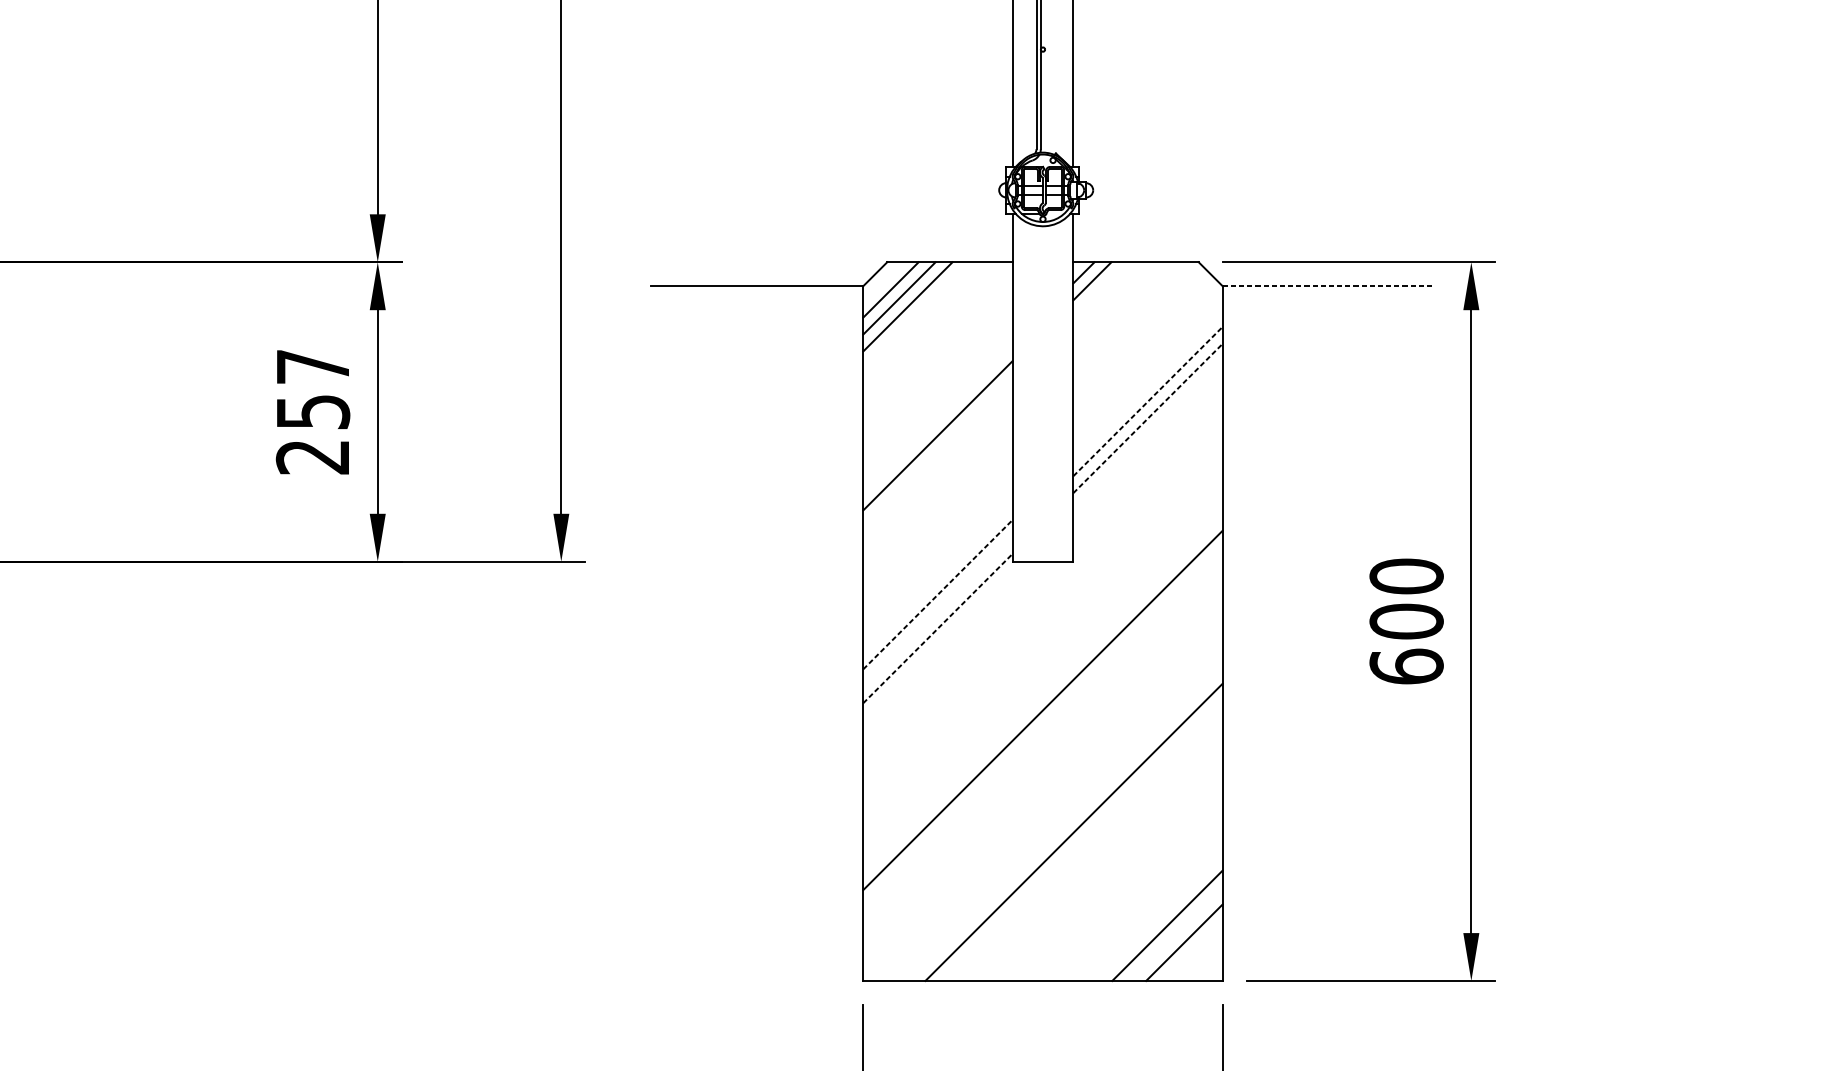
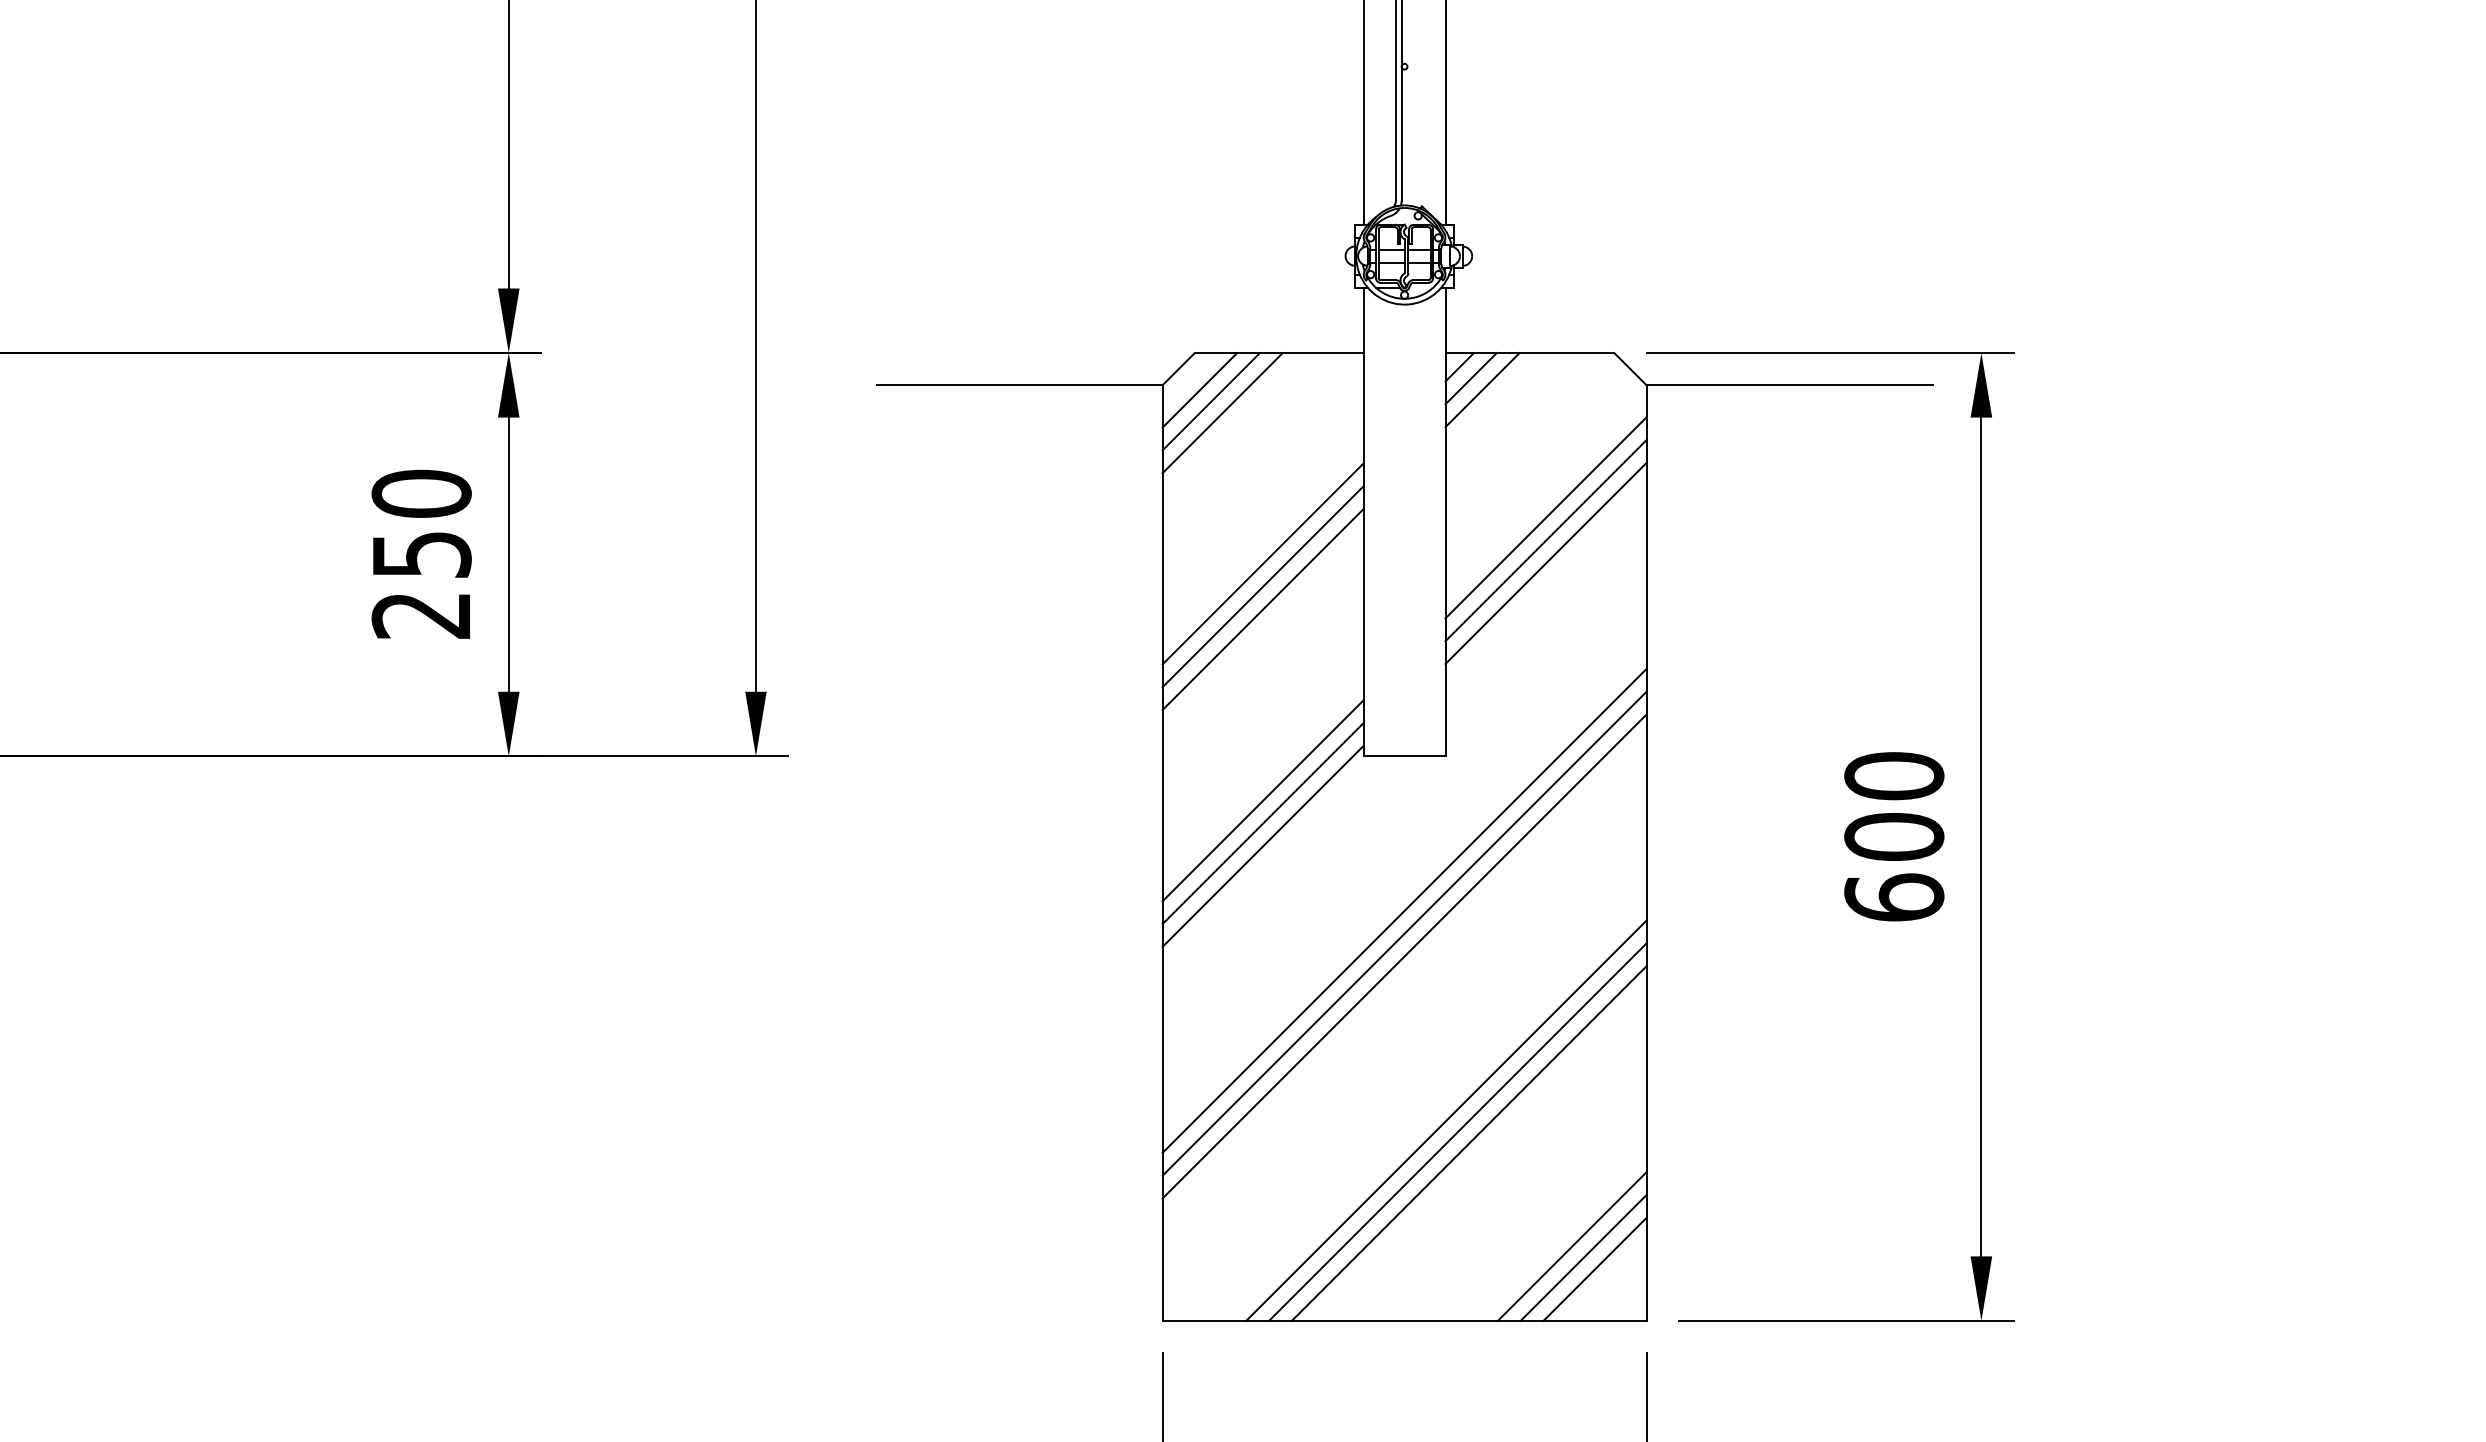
line: (1329, 286) -> (1790, 385), dashed -> solid
line: (1100, 290) -> (1482, 390), added
text: (312, 366) -> (421, 493), 257 -> 250
line: (1147, 384) -> (1545, 517), added
line: (1148, 401) -> (1546, 540), dashed -> solid
line: (937, 418) -> (1262, 563), added
line: (1148, 418) -> (1546, 563), dashed -> solid
line: (937, 452) -> (1262, 609), added
line: (938, 594) -> (1263, 800), dashed -> solid
line: (937, 611) -> (1262, 823), added
line: (938, 628) -> (1263, 846), dashed -> solid
line: (1042, 676) -> (1404, 910), added
line: (1042, 693) -> (1404, 933), added
line: (1082, 840) -> (1457, 1131), added
line: (1090, 849) -> (1468, 1143), added
line: (1175, 933) -> (1583, 1257), added

